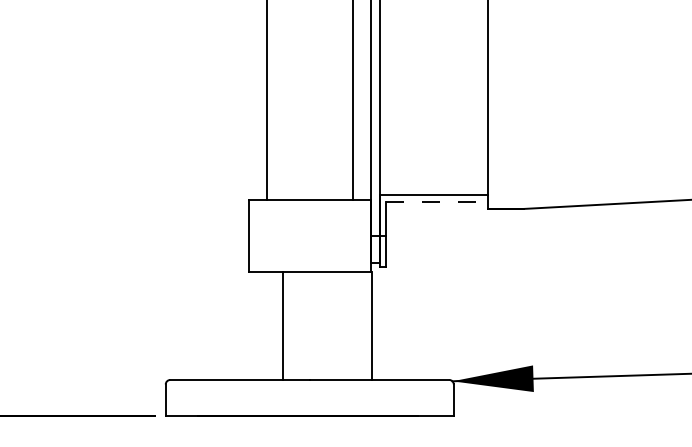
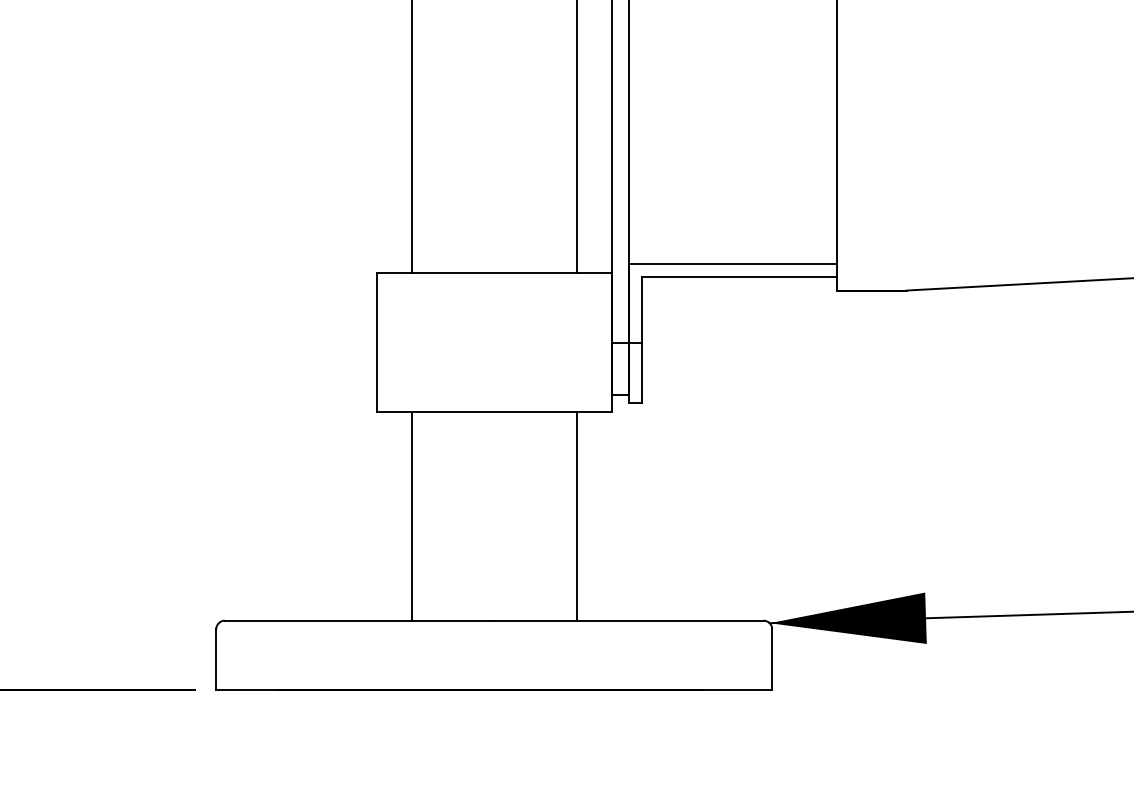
line: (436, 202) -> (738, 278), dashed -> solid
line: (283, 325) -> (412, 515), moved
line: (371, 325) -> (576, 515), moved

